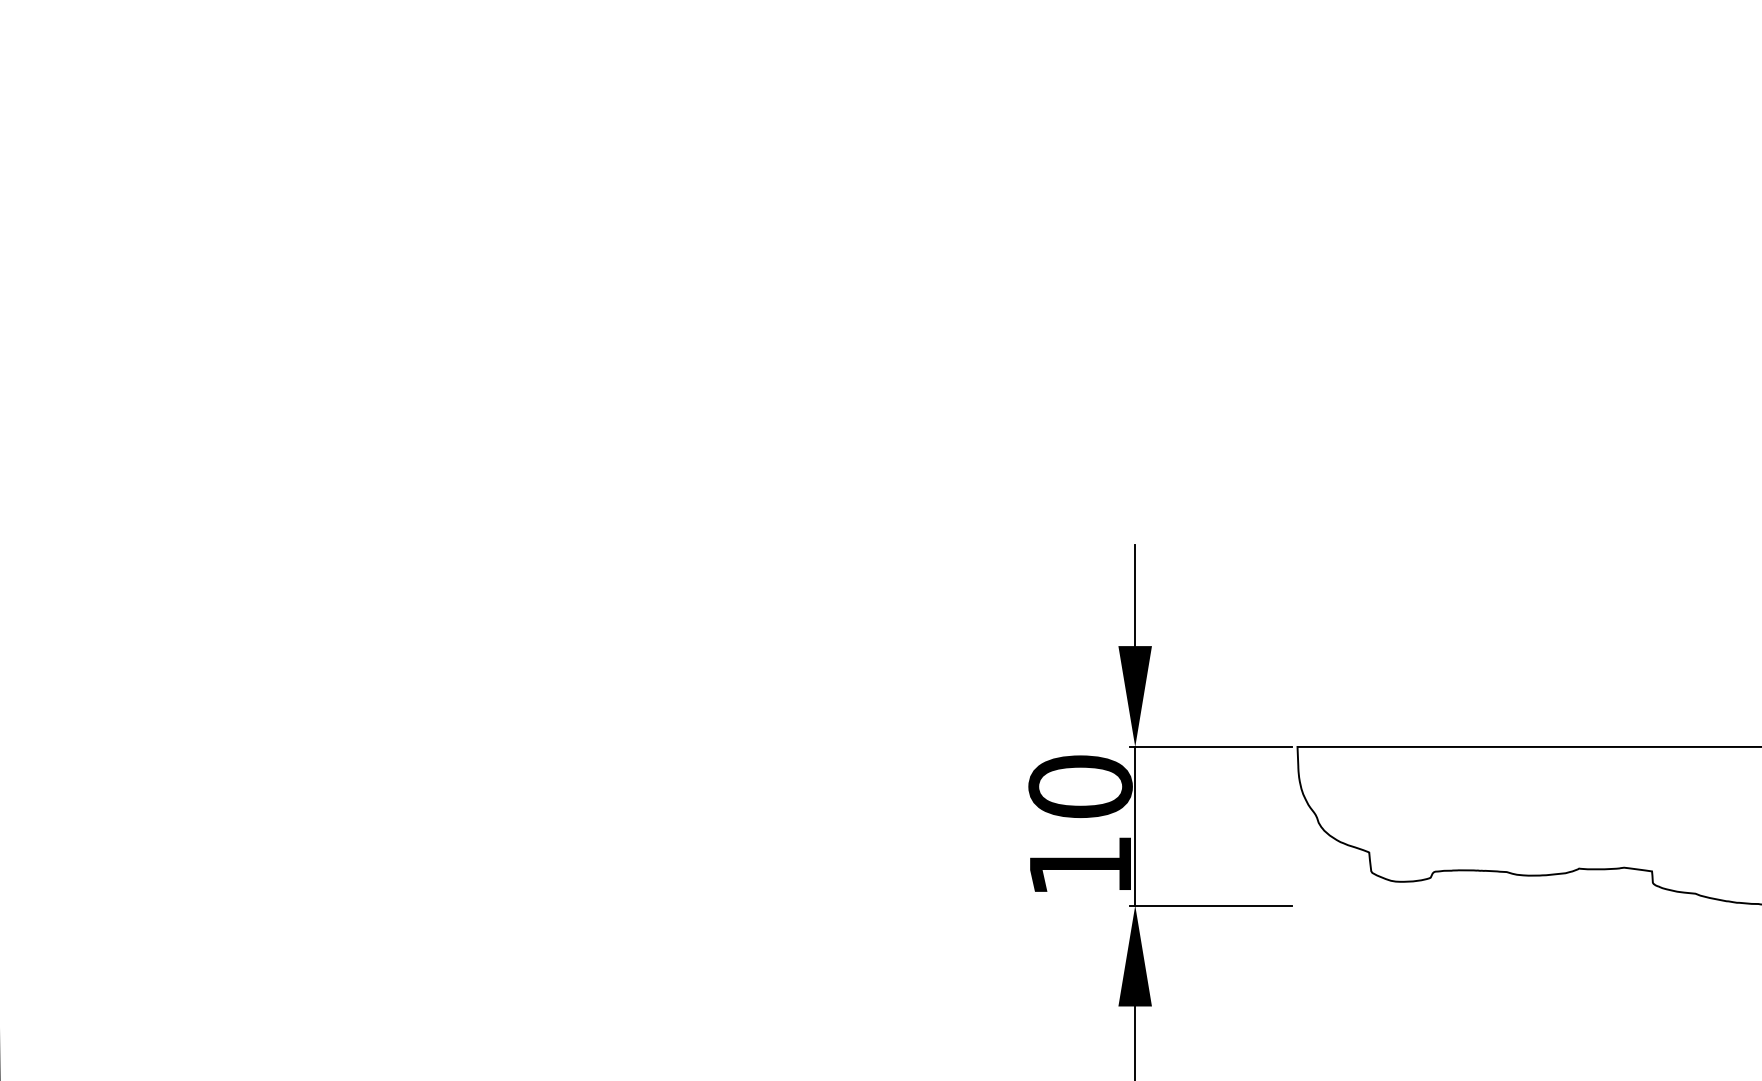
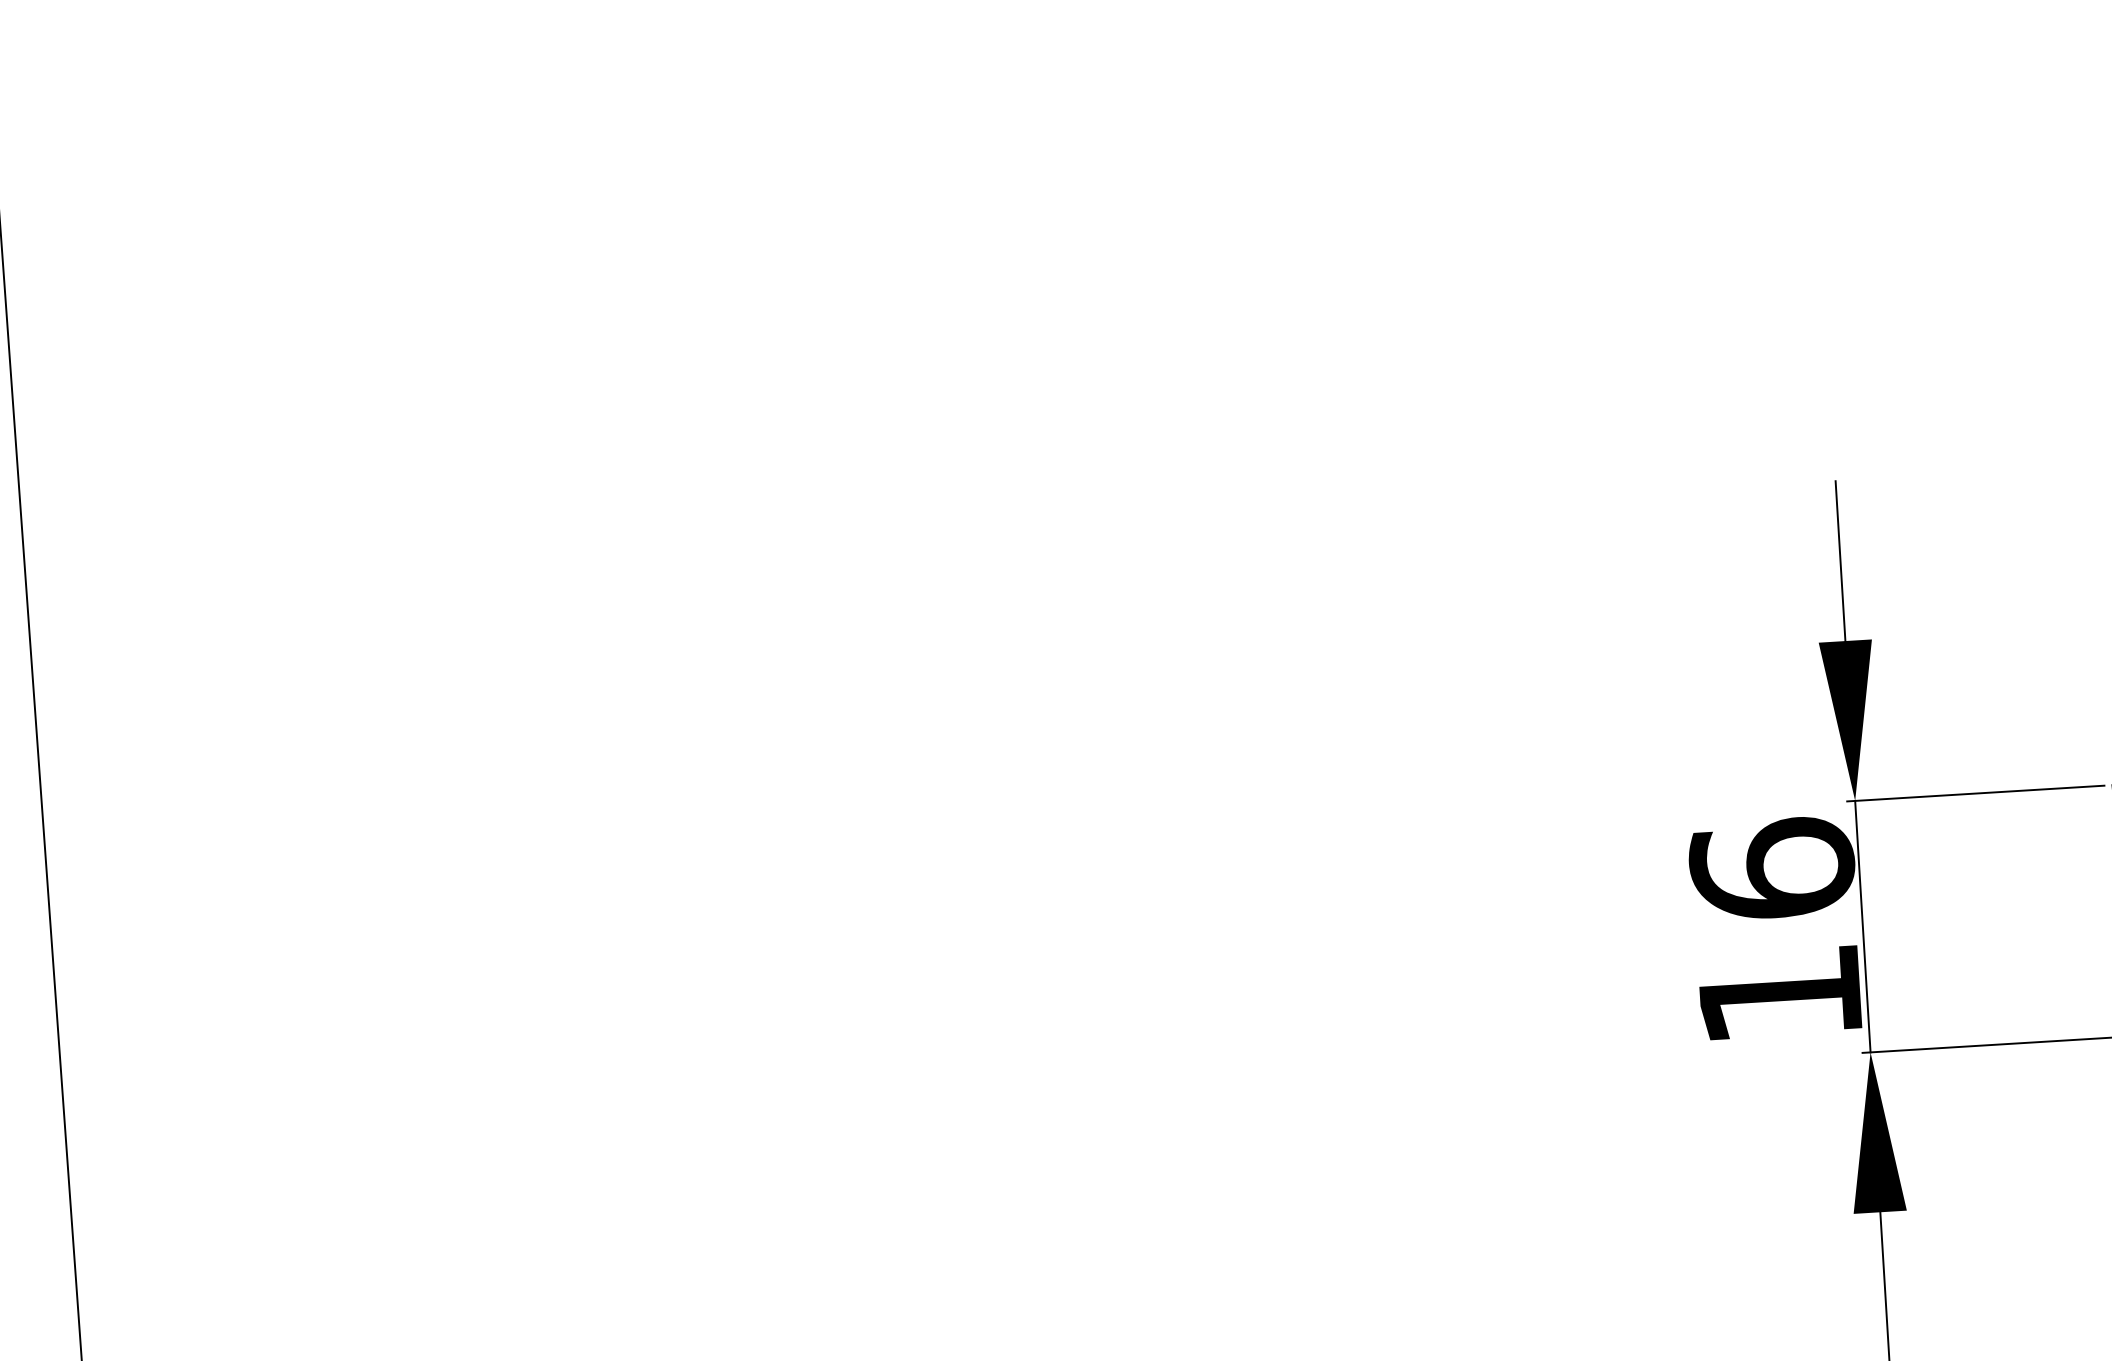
text: (1080, 786) -> (1772, 868), 10 -> 16

